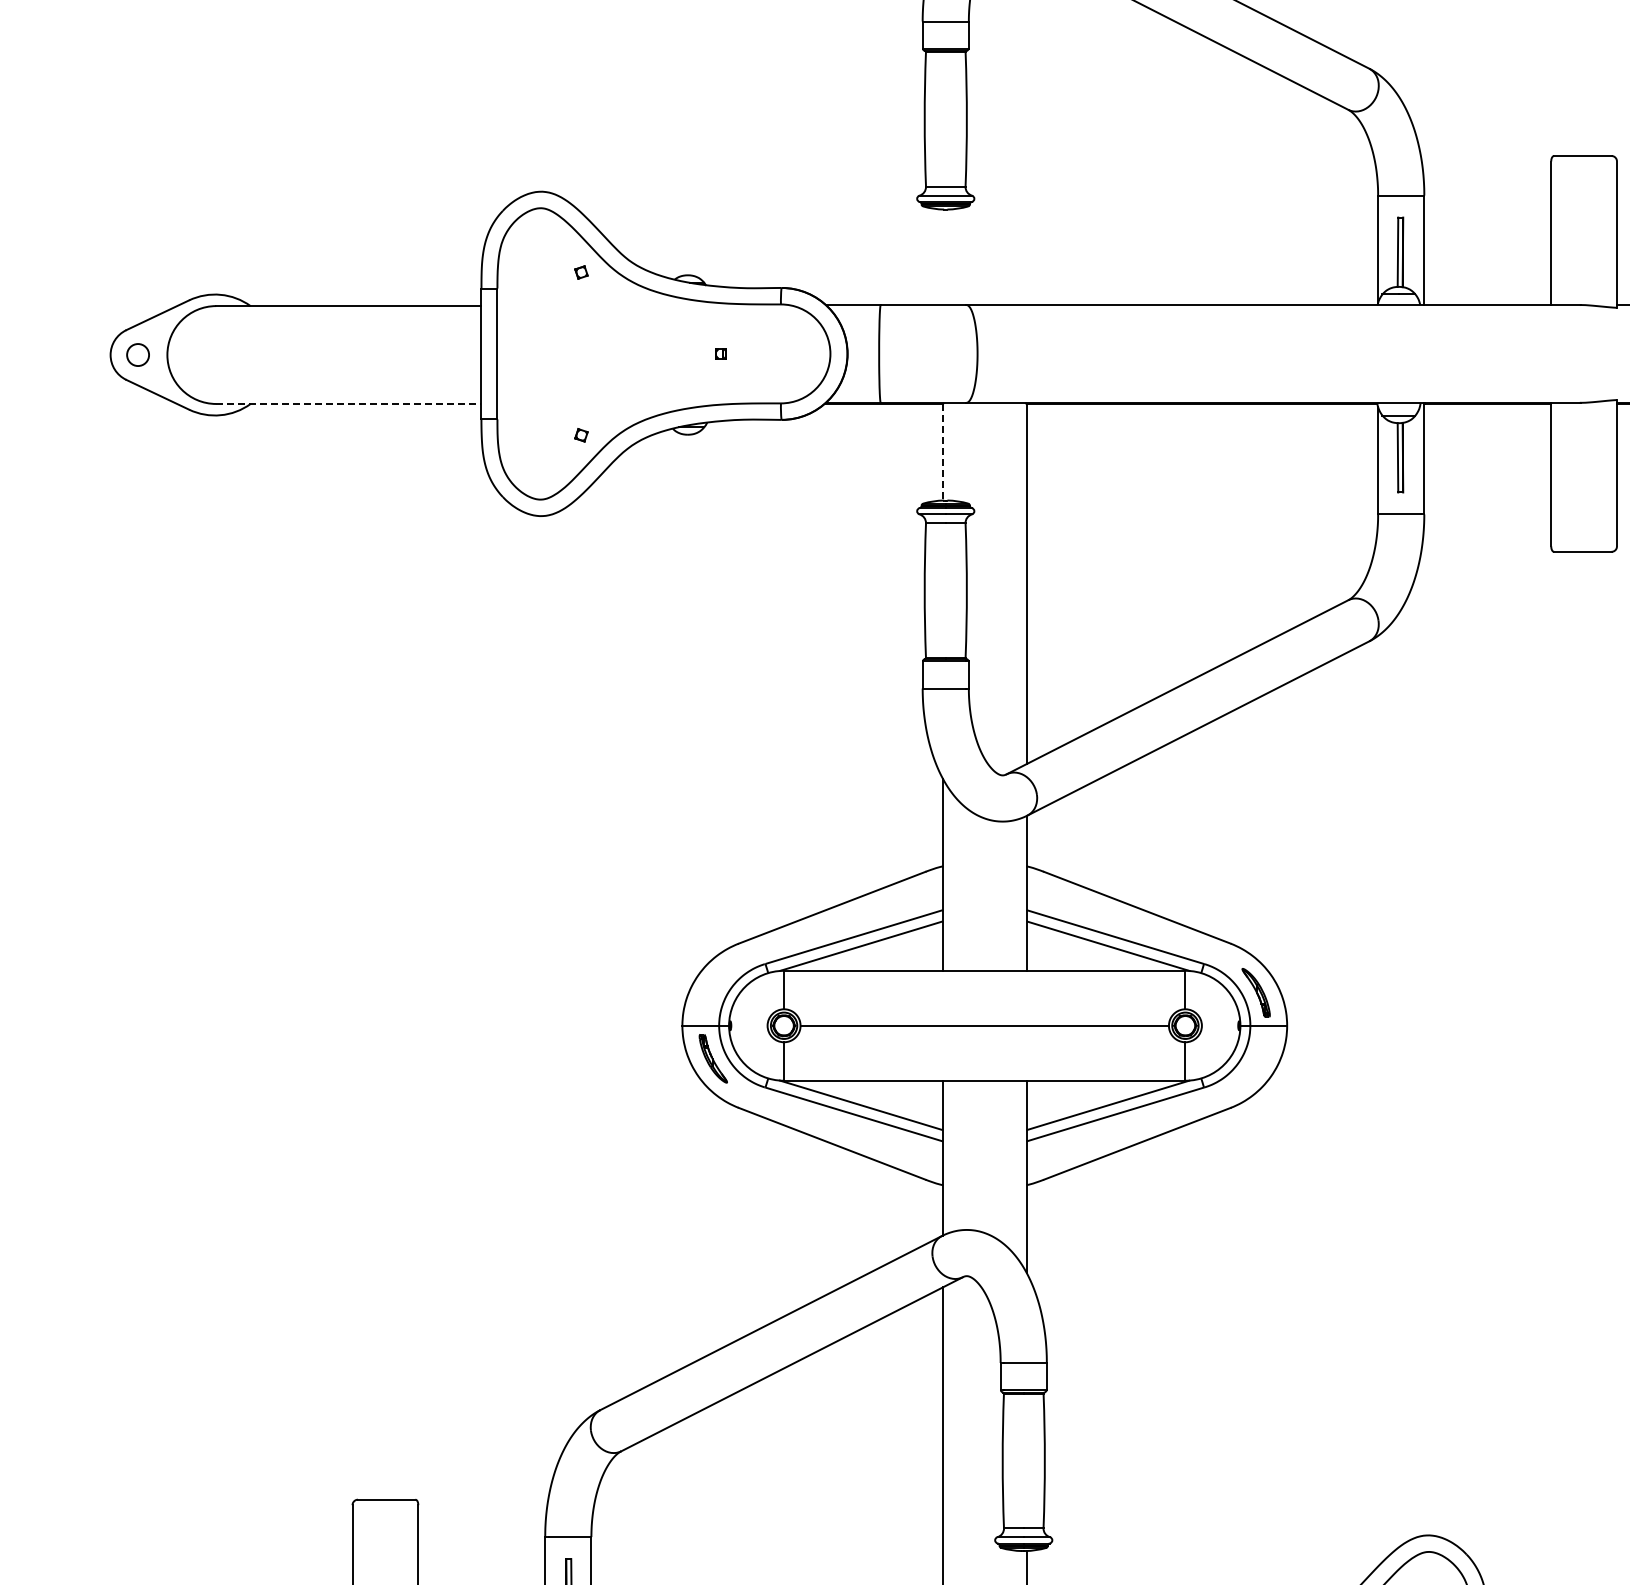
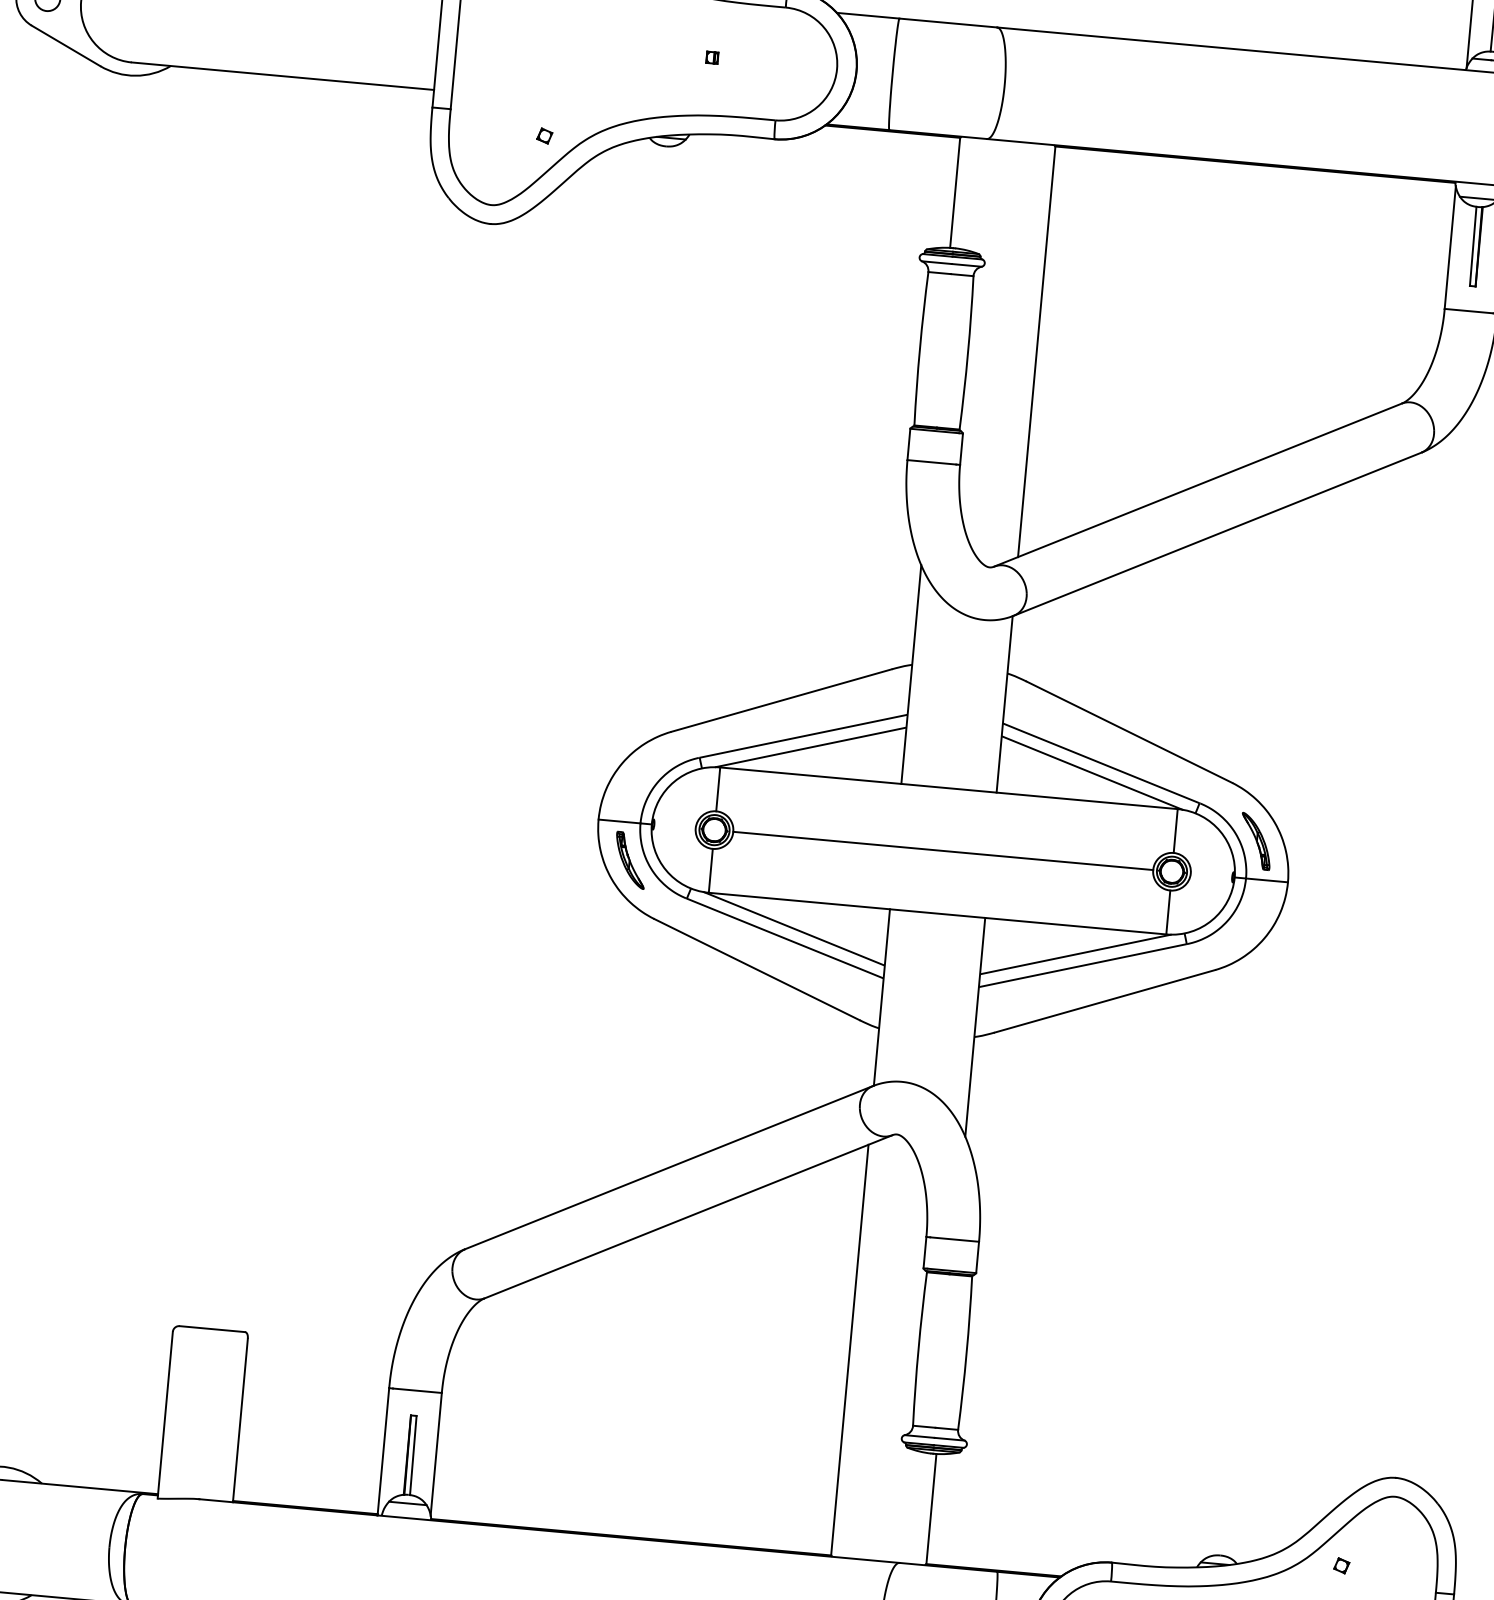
line: (348, 403) -> (282, 75), dashed -> solid
line: (943, 452) -> (955, 193), dashed -> solid

